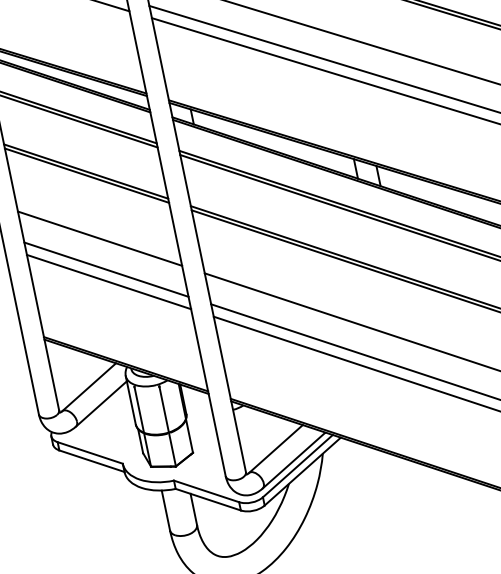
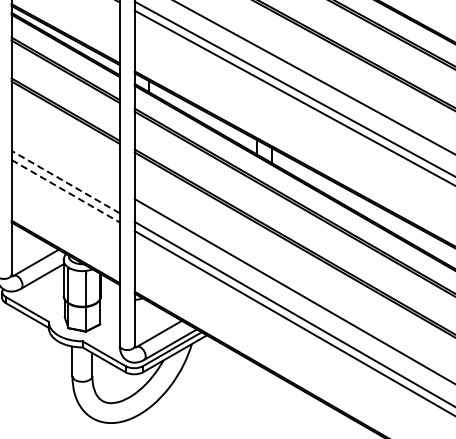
line: (99, 237) -> (65, 158), removed
line: (106, 268) -> (65, 181), solid -> dashed
line: (110, 282) -> (66, 191), solid -> dashed

